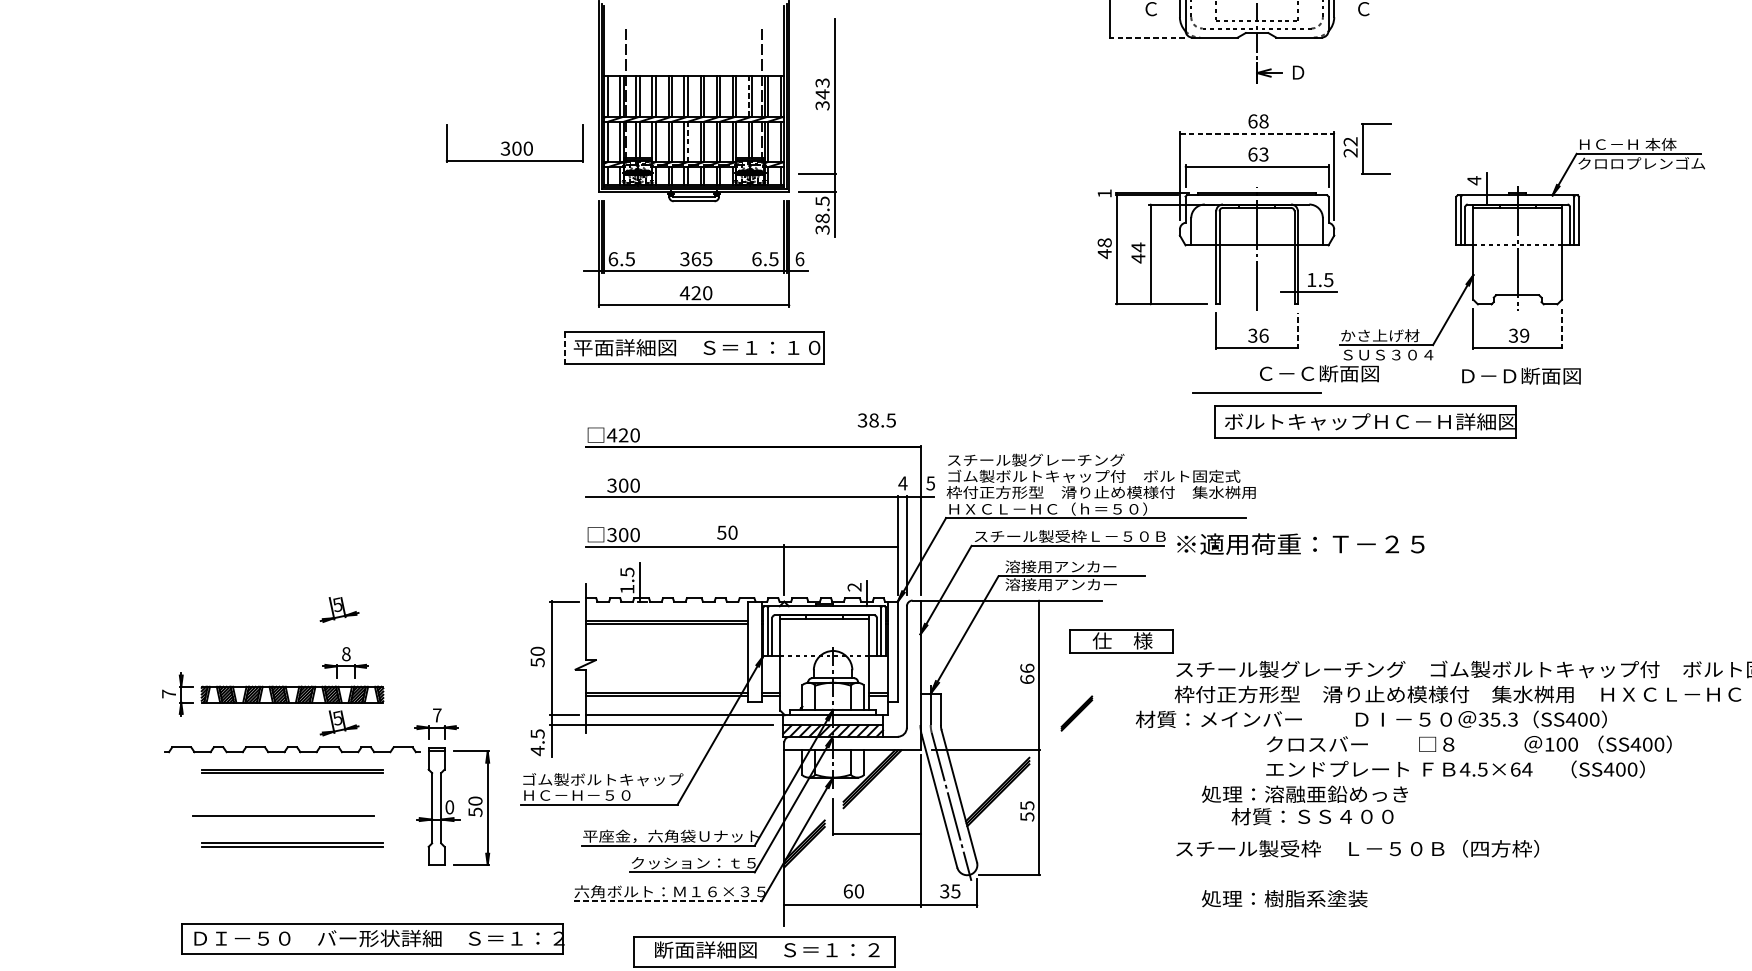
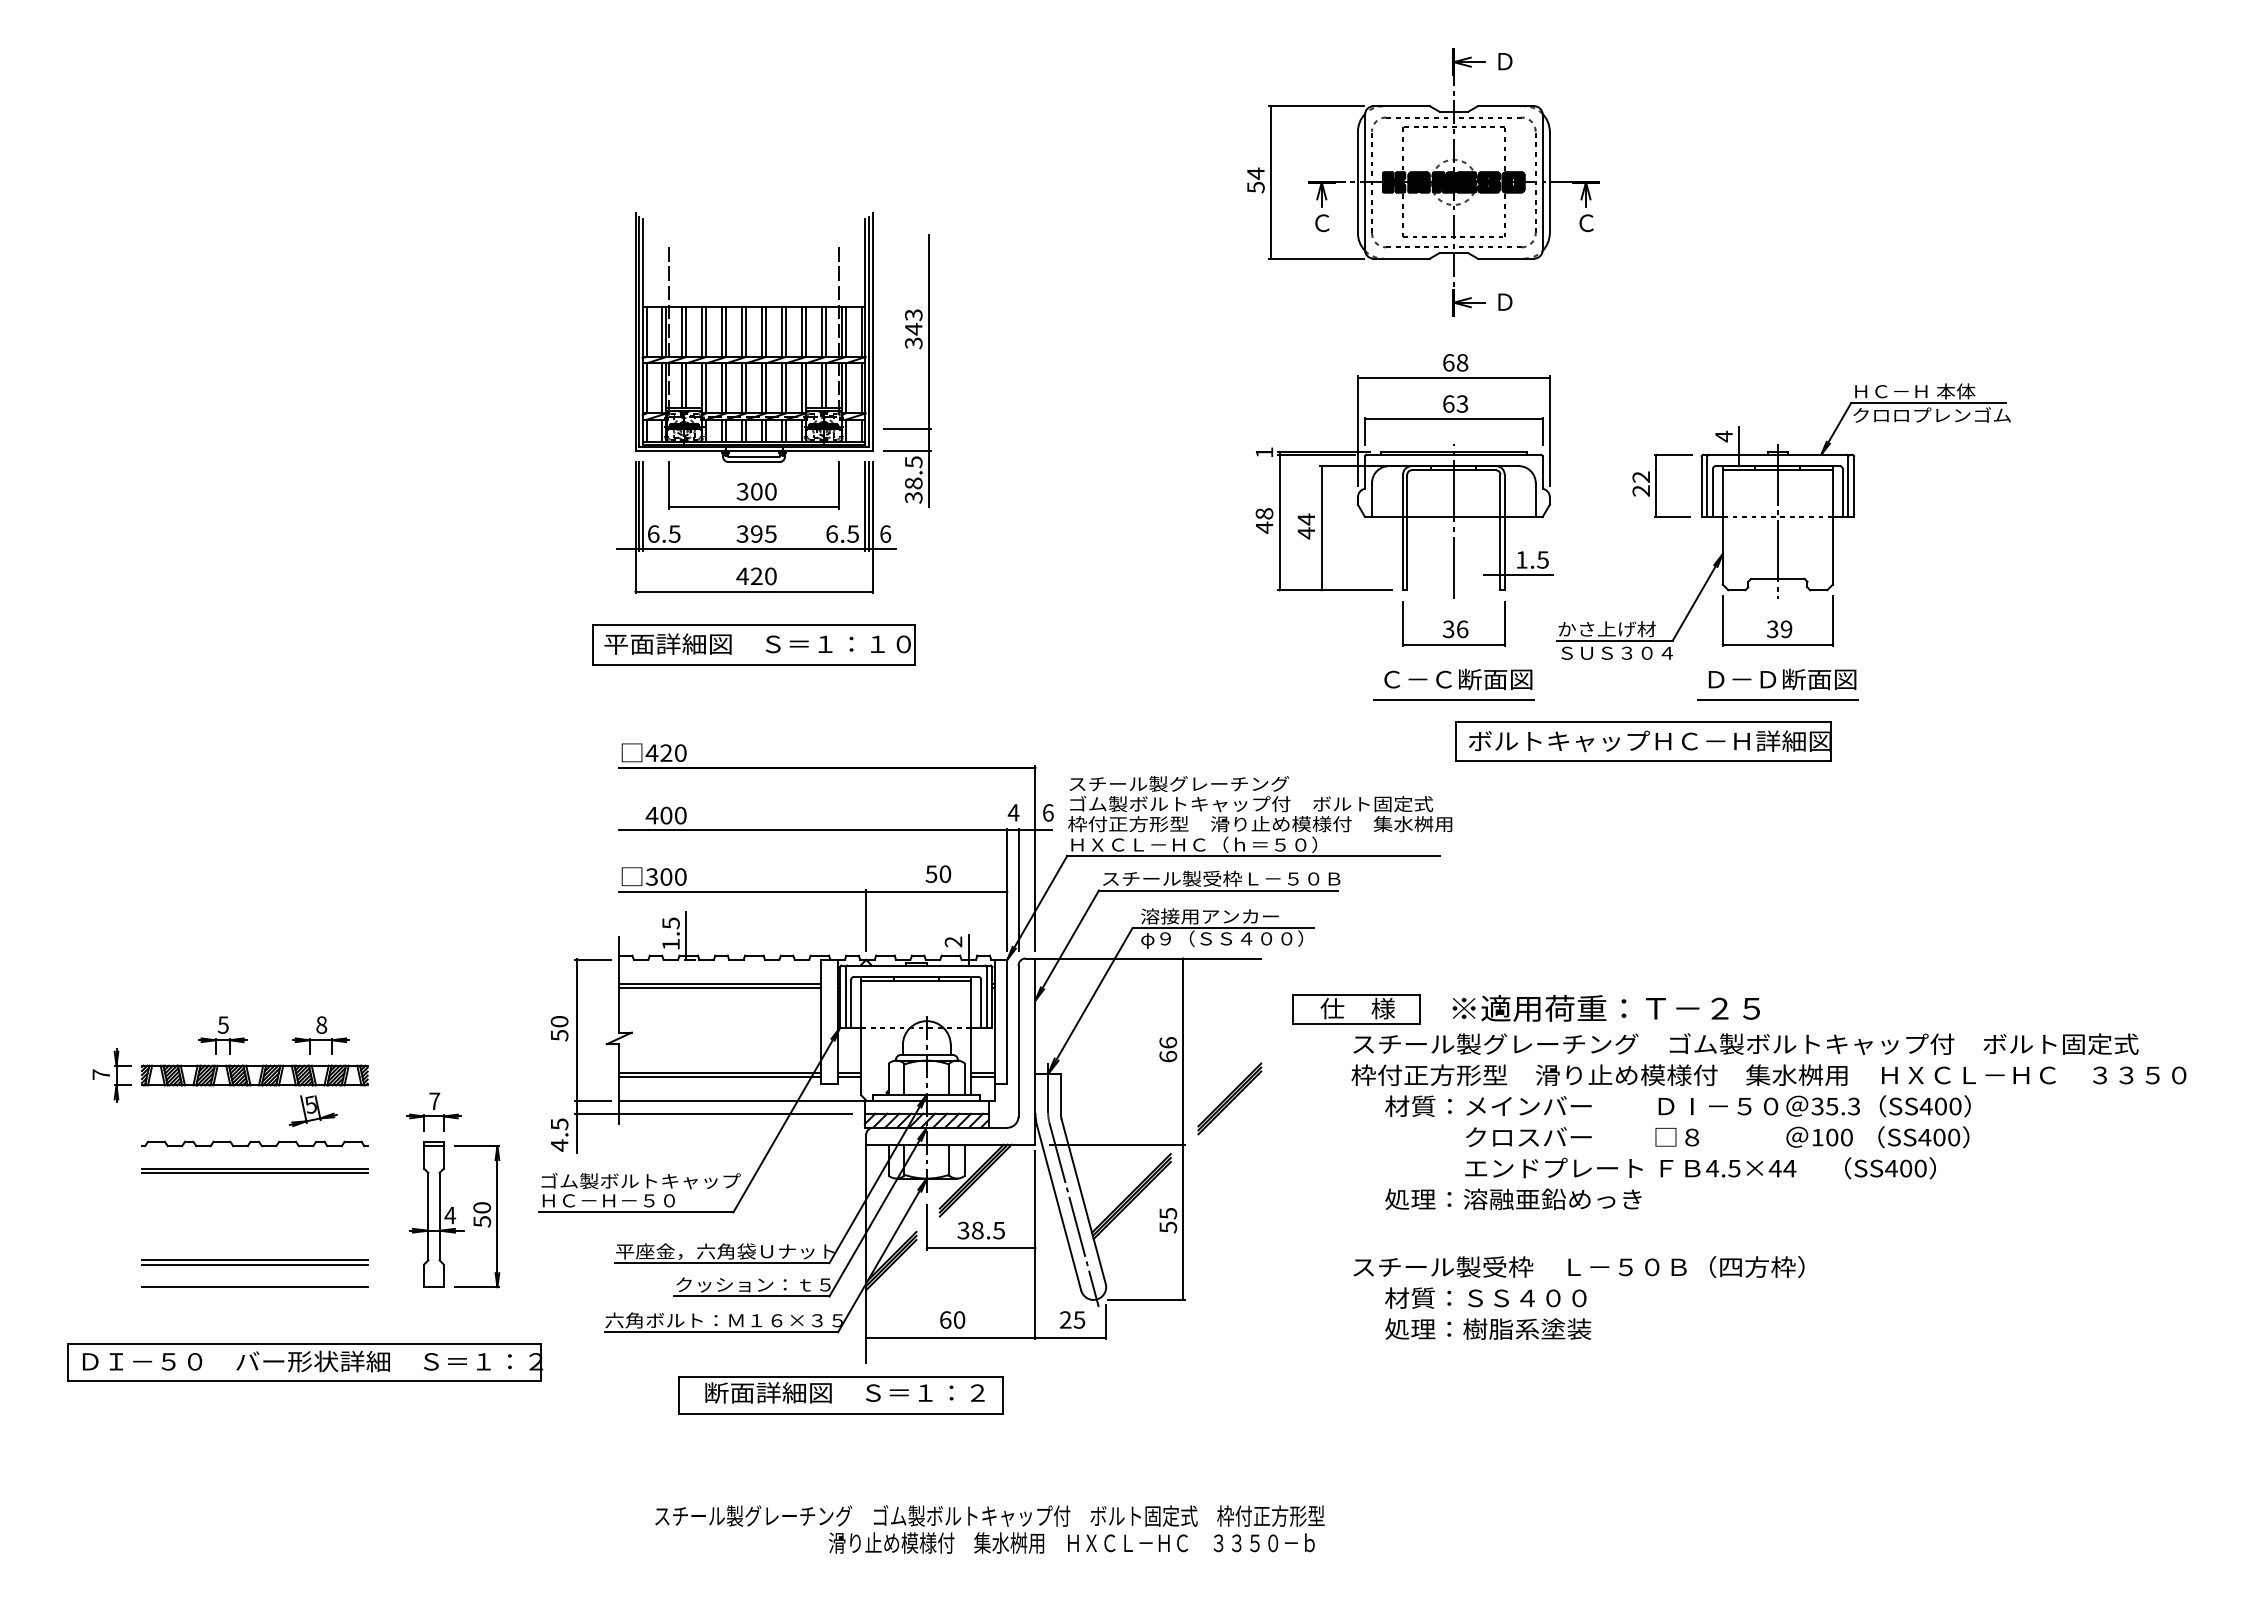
line: (1147, 37) -> (1317, 258), dashed -> solid
line: (748, 96) -> (821, 331), dashed -> solid
line: (1256, 133) -> (1453, 377), dashed -> solid
line: (688, 141) -> (746, 387), dashed -> solid
part: (514, 143) -> (753, 485), moved
part: (1367, 148) -> (1662, 485), moved
text: (696, 258) -> (756, 533), 365 -> 395
line: (1561, 328) -> (1832, 620), dashed -> solid
line: (1297, 331) -> (1504, 623), dashed -> solid
line: (564, 348) -> (592, 644), dashed -> solid
text: (1319, 373) -> (1458, 679), moved
line: (1517, 392) -> (1777, 699), added
text: (876, 420) -> (980, 1230), moved
part: (1365, 422) -> (1643, 741), moved
text: (930, 483) -> (1047, 812), 5 -> 6
text: (611, 485) -> (651, 815), 300 -> 400
text: (727, 532) -> (938, 873), moved
text: (1300, 544) -> (1605, 1008), moved
text: (1070, 585) -> (1222, 939), 溶接用アンカー -> φ９（ＳＳ４００）
part: (338, 610) -> (312, 970), removed
part: (1121, 641) -> (1356, 1009), moved
part: (266, 662) -> (222, 1035), added
part: (1076, 713) -> (1229, 1098), size x1.67
text: (1370, 719) -> (1677, 1106), moved
part: (292, 749) -> (254, 1143), size x0.71
text: (1514, 769) -> (1774, 1168), 4.5×64 -> 4.5×44
text: (449, 807) -> (450, 1215), 0 -> 4
line: (283, 815) -> (254, 1286), moved
text: (1312, 816) -> (1485, 1297), moved
text: (944, 891) -> (1065, 1320), 35 -> 25
line: (667, 901) -> (721, 1332), dashed -> solid
part: (373, 939) -> (305, 1362), moved

